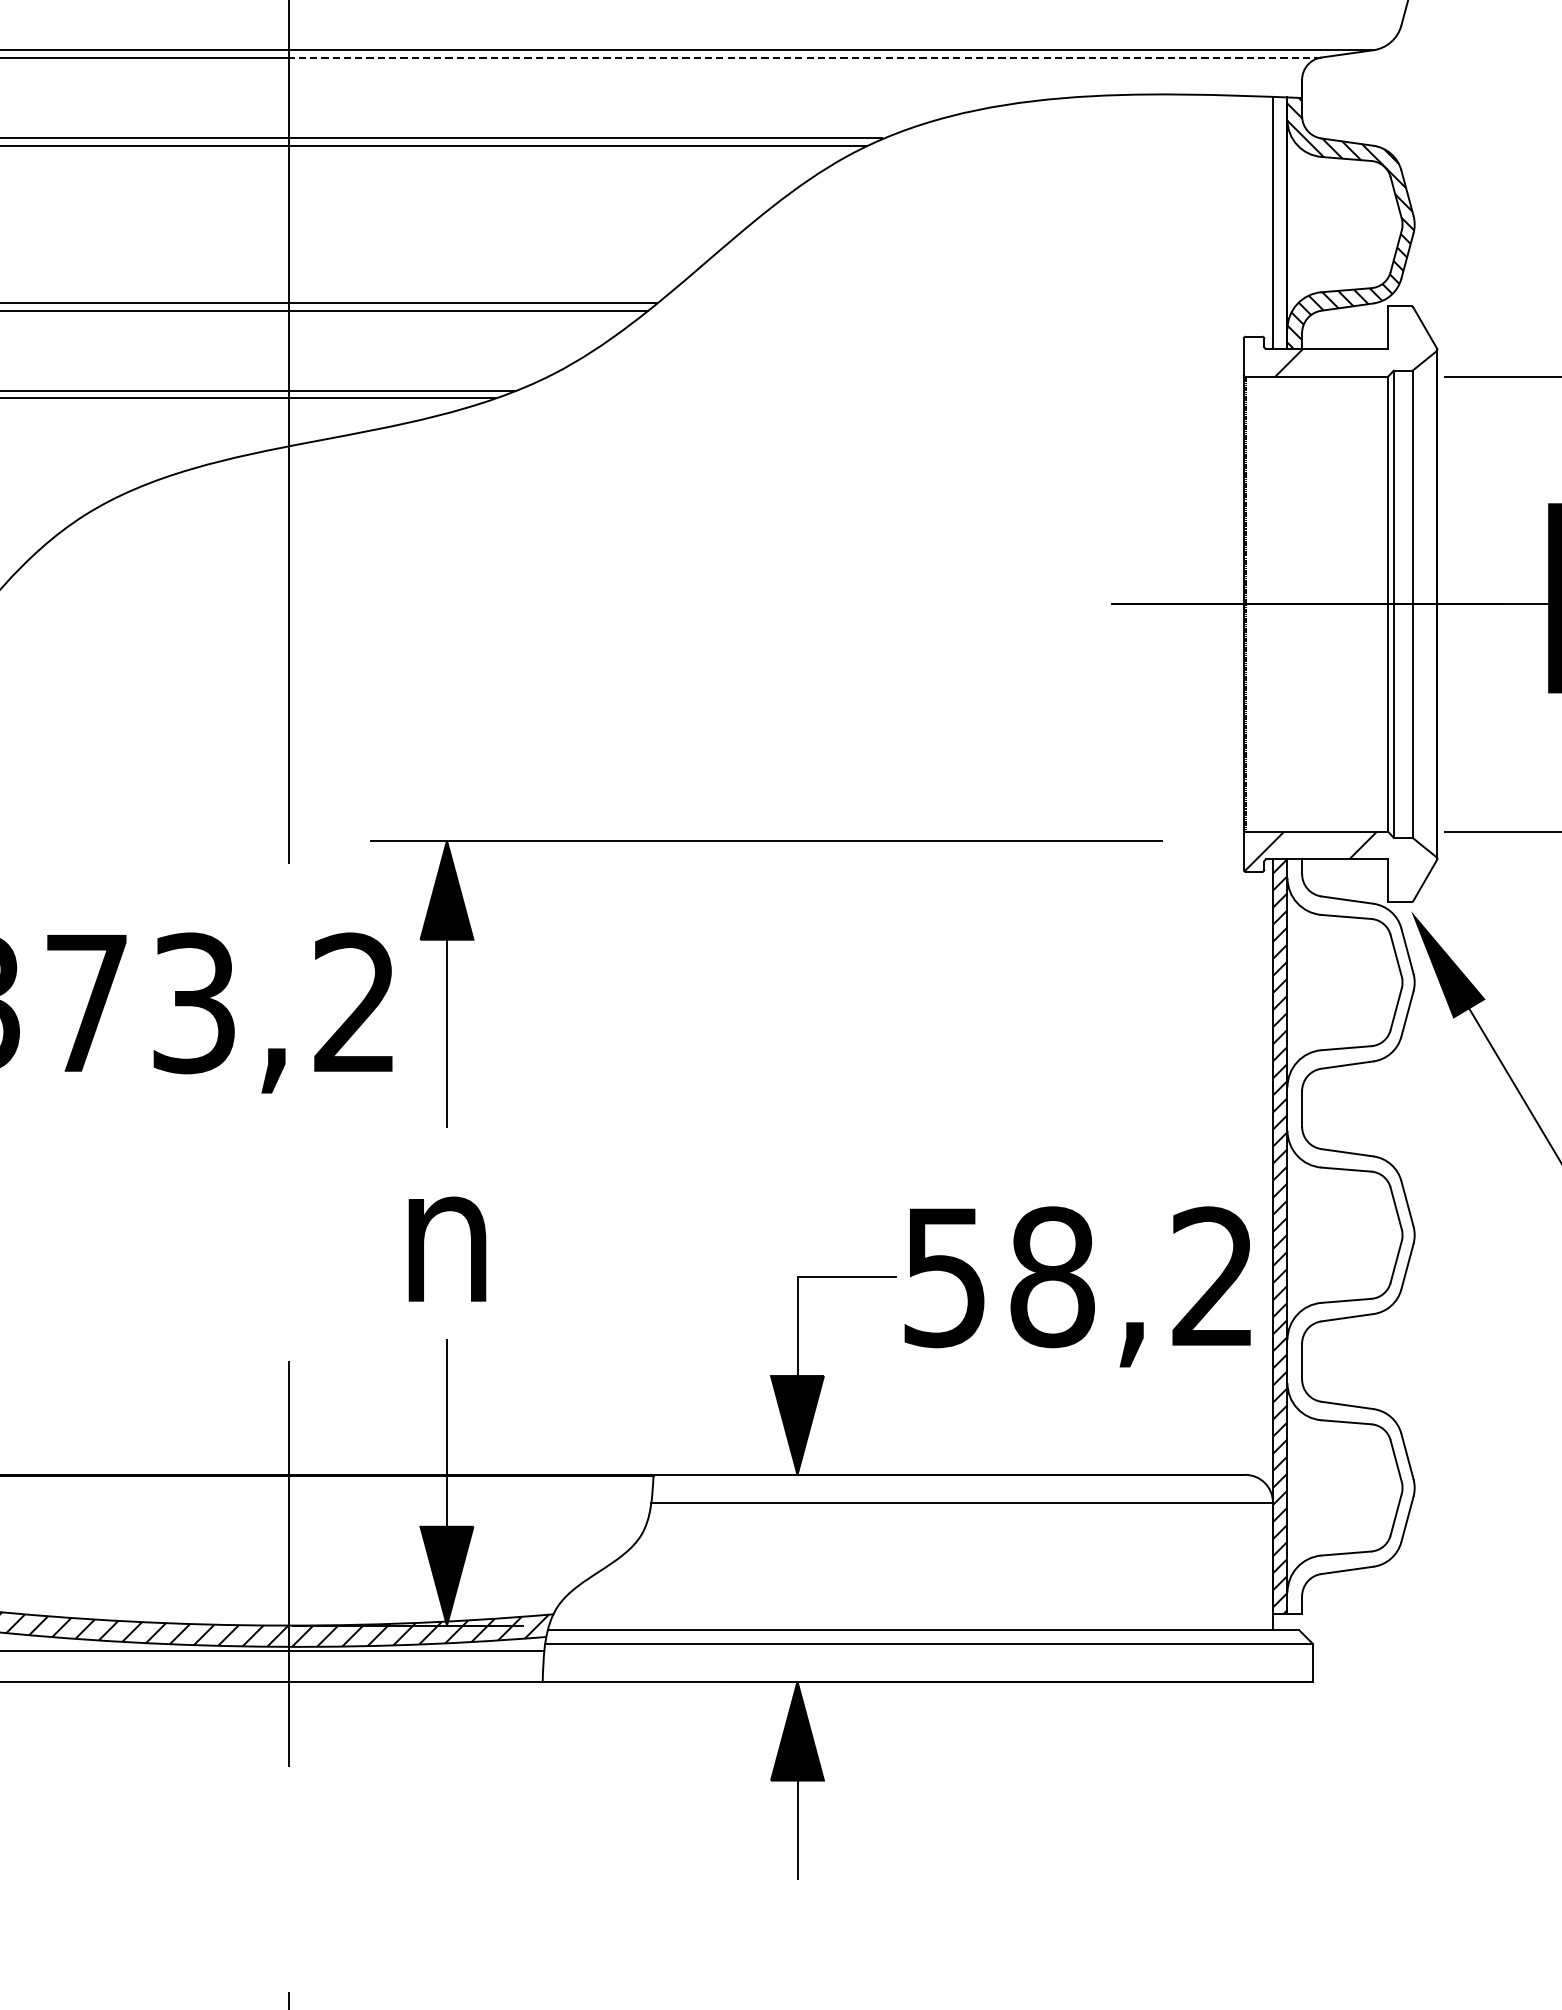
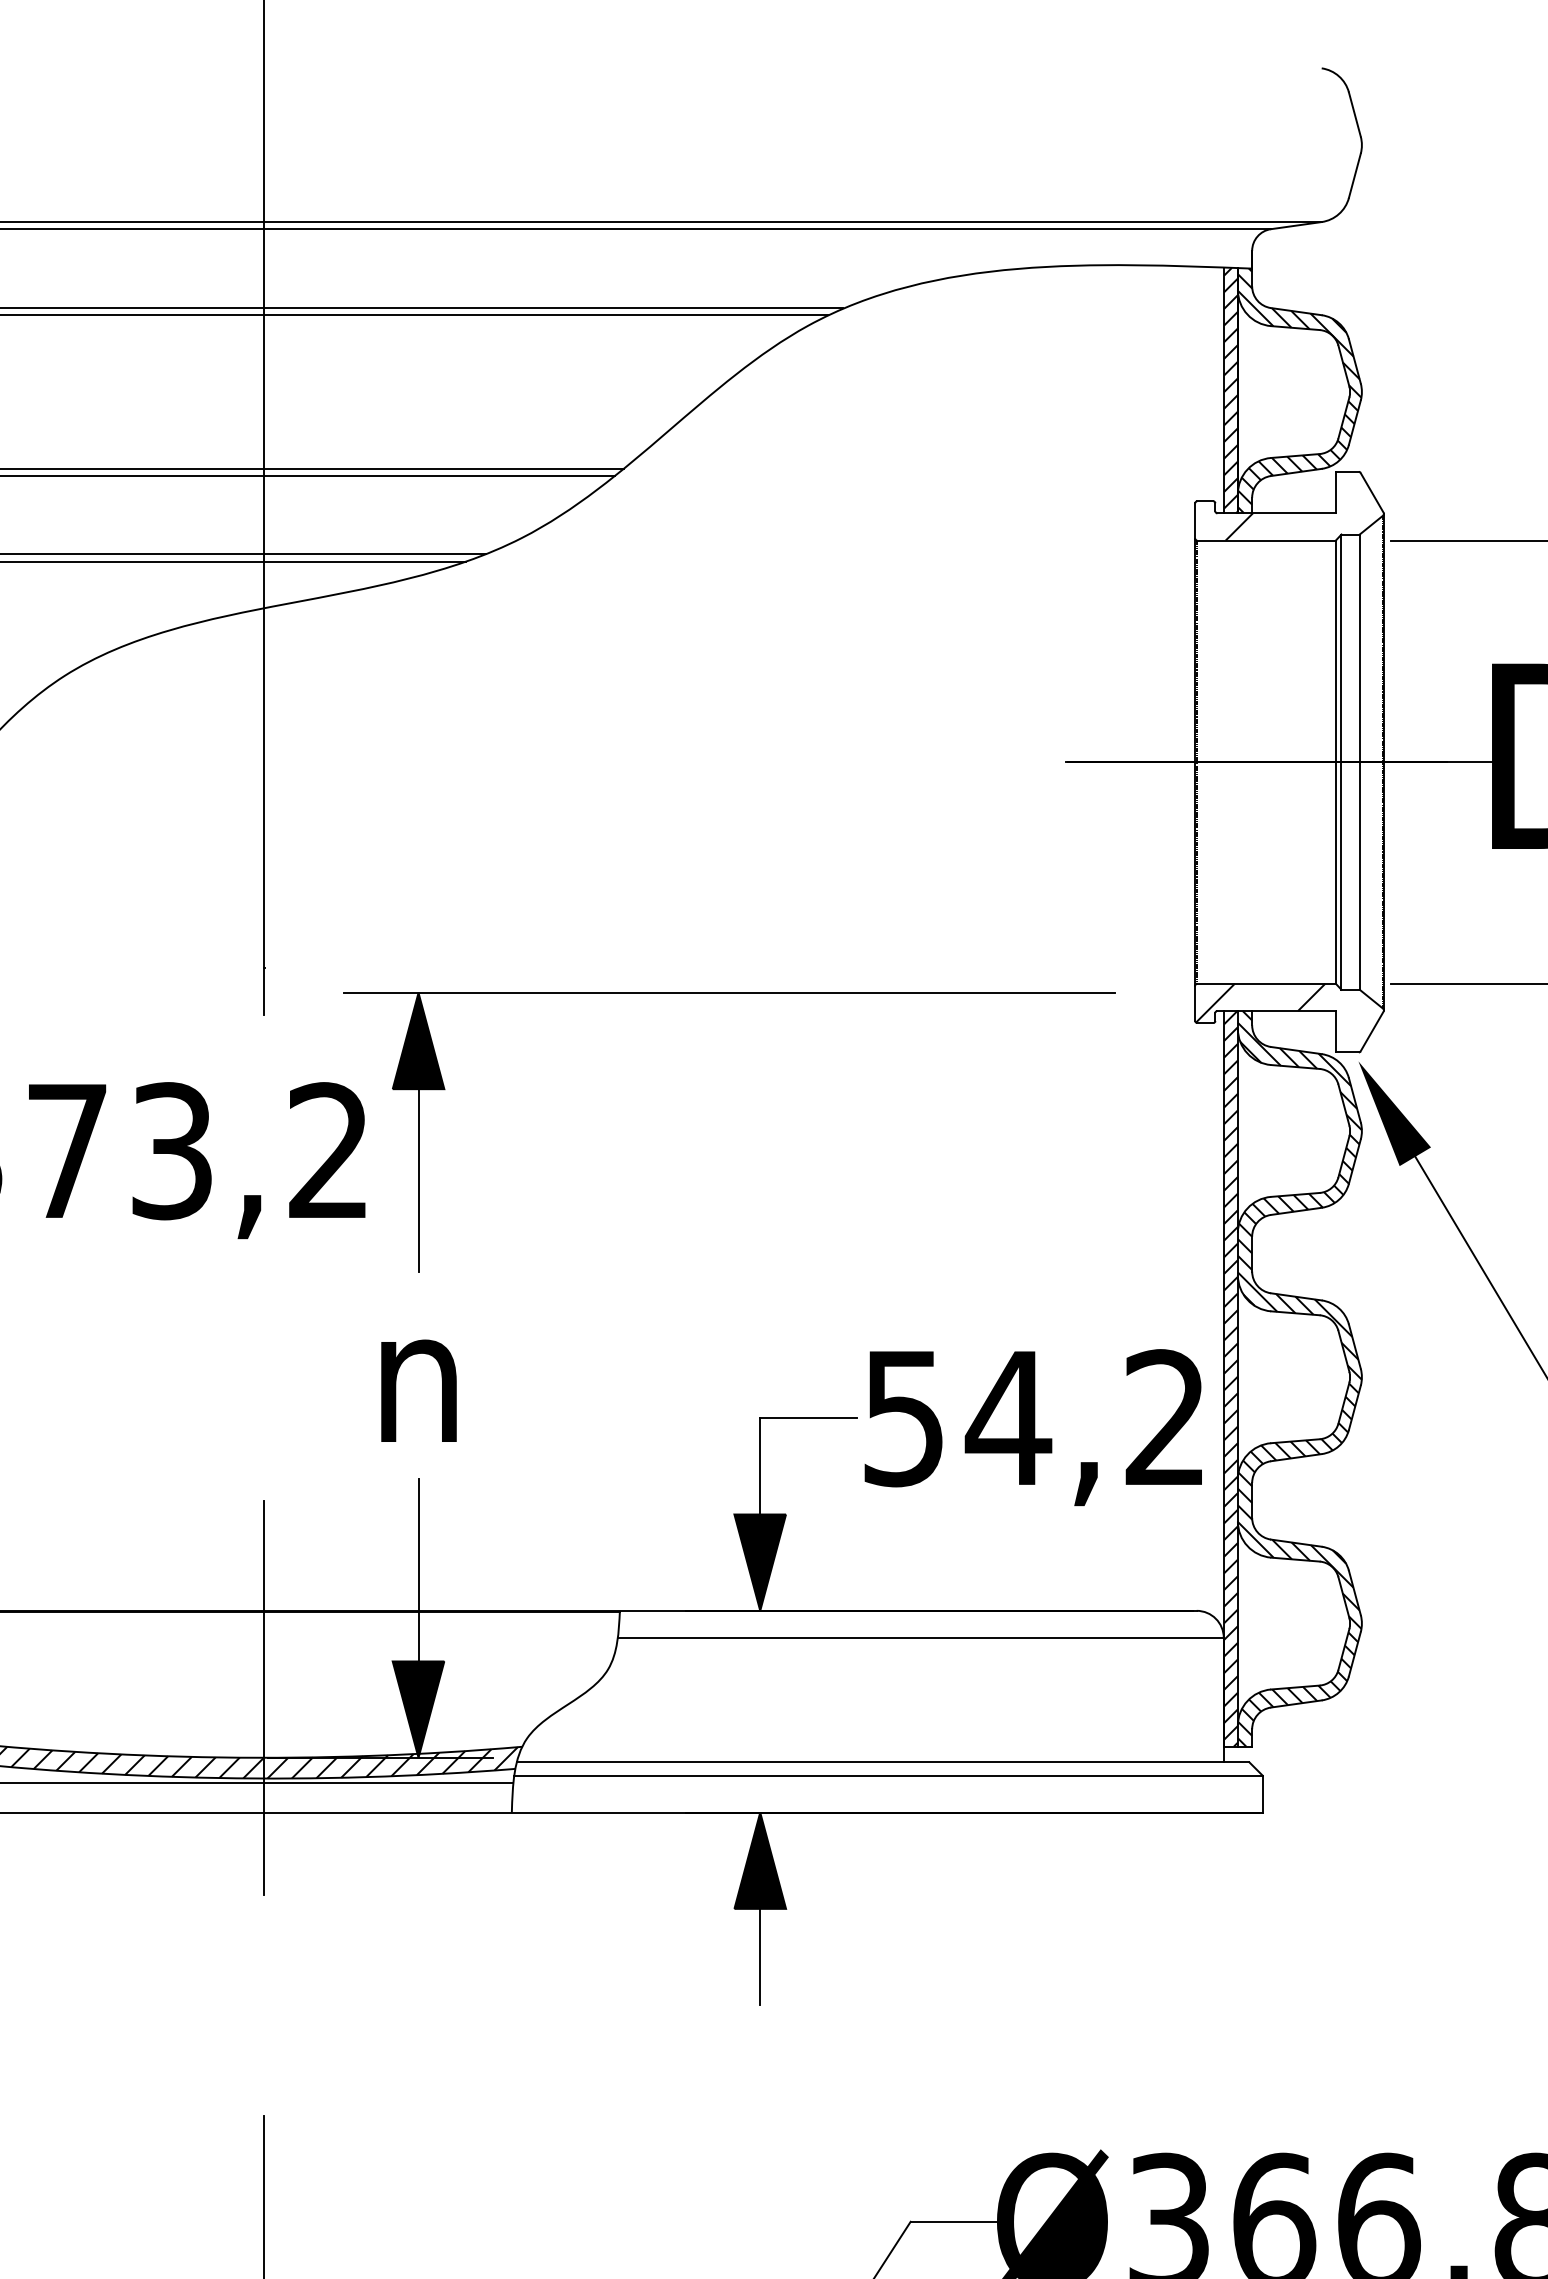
line: (804, 57) -> (767, 229), dashed -> solid
hatch: (1279, 223) -> (1230, 390), added
hatch: (1350, 1236) -> (1299, 1378), added
text: (1052, 1277) -> (1008, 1418), 58,2 -> 54,2

